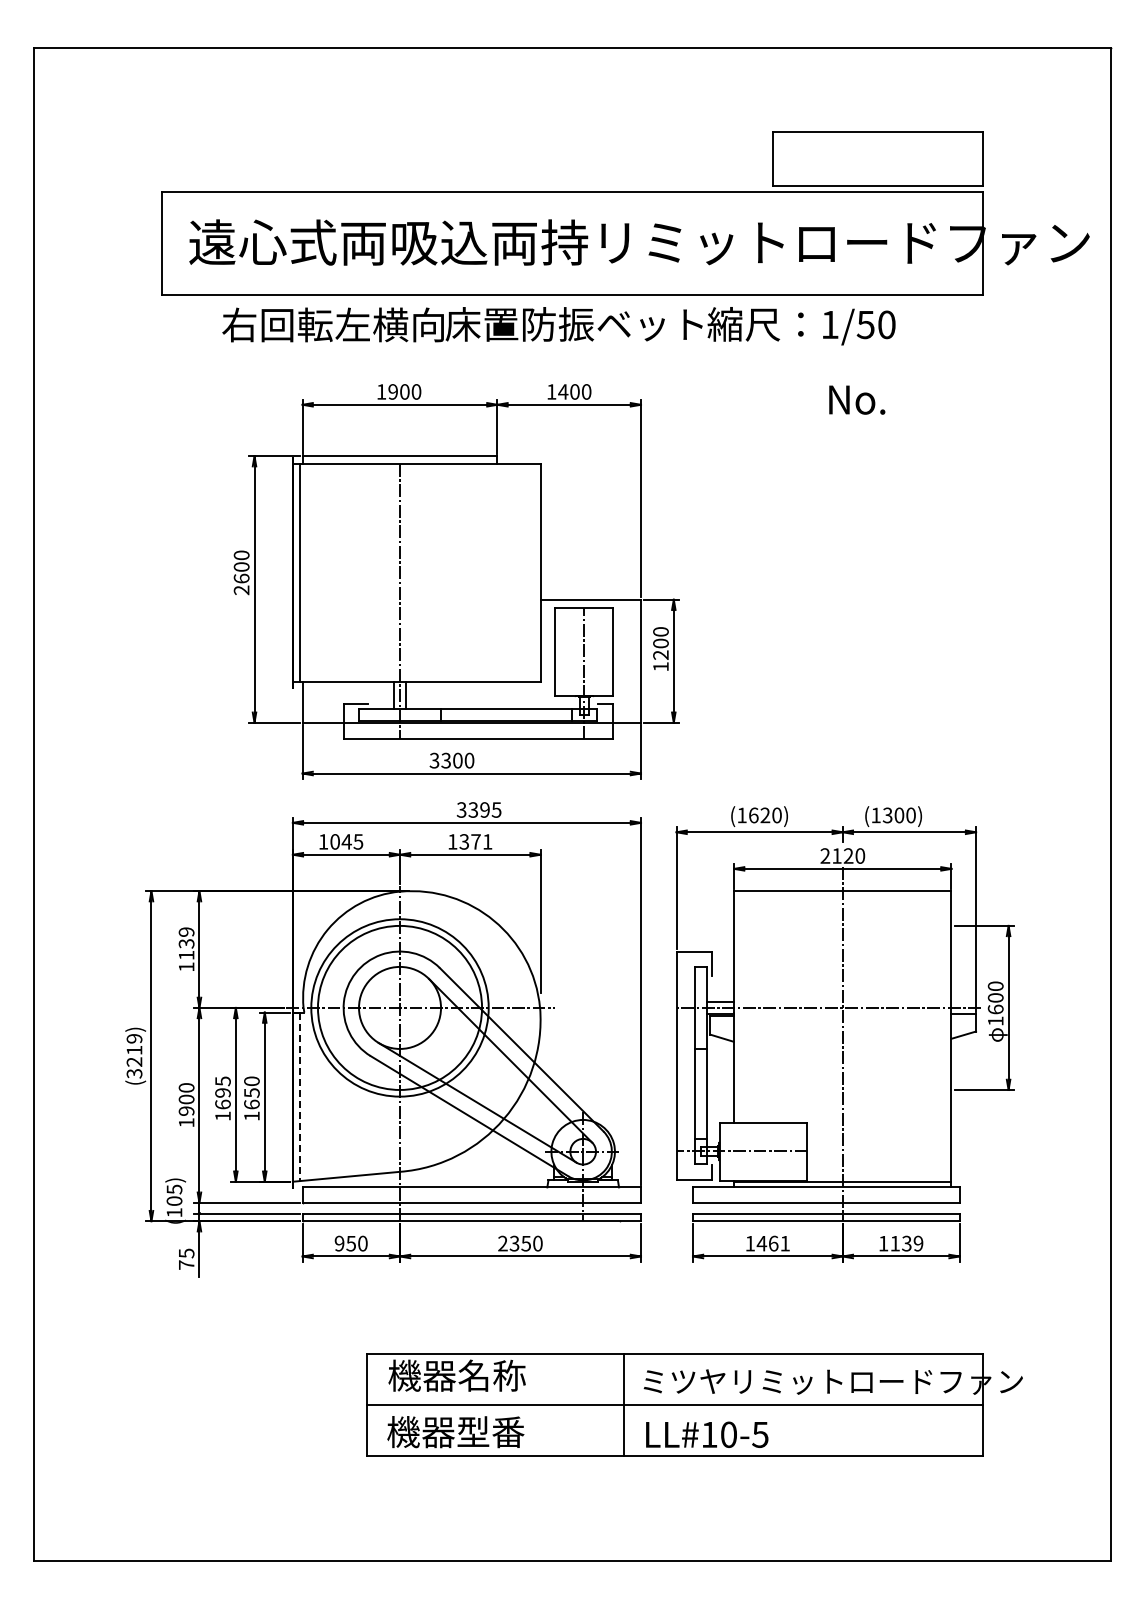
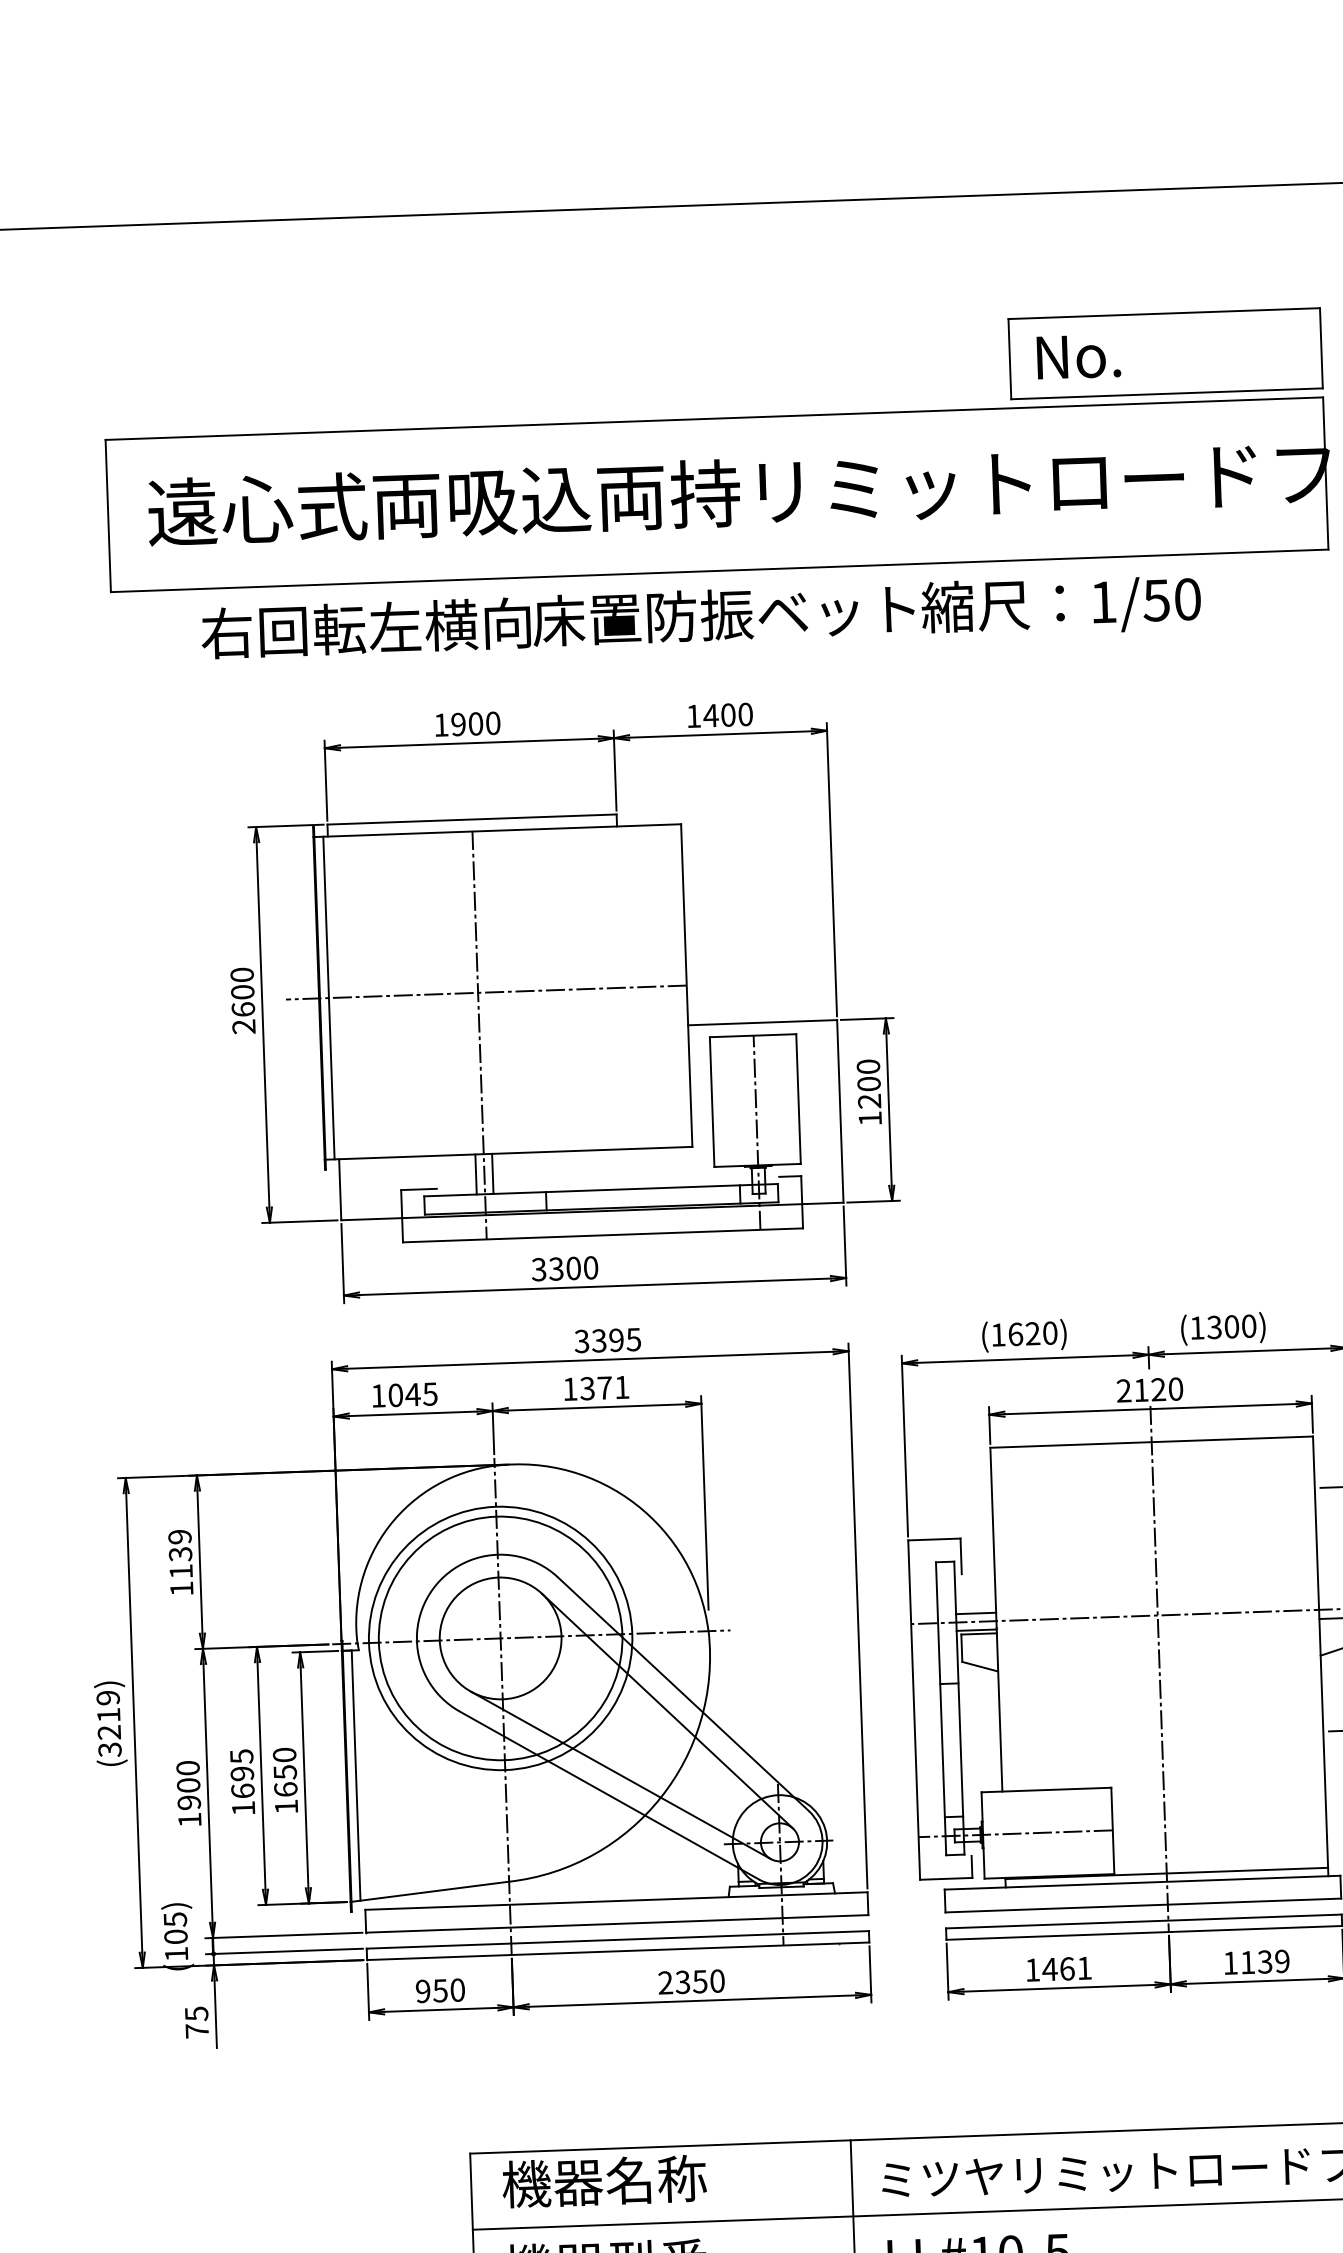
text: (857, 399) -> (1079, 355), moved
line: (405, 572) -> (486, 991), added
line: (299, 1097) -> (356, 1776), dashed -> solid

